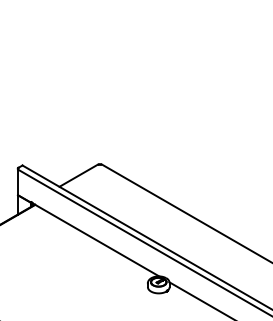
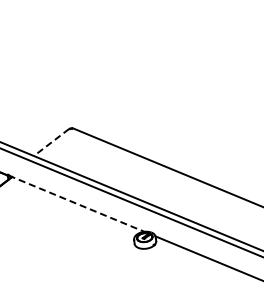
line: (78, 175) -> (51, 142), solid -> dashed
line: (95, 239) -> (76, 203), solid -> dashed

